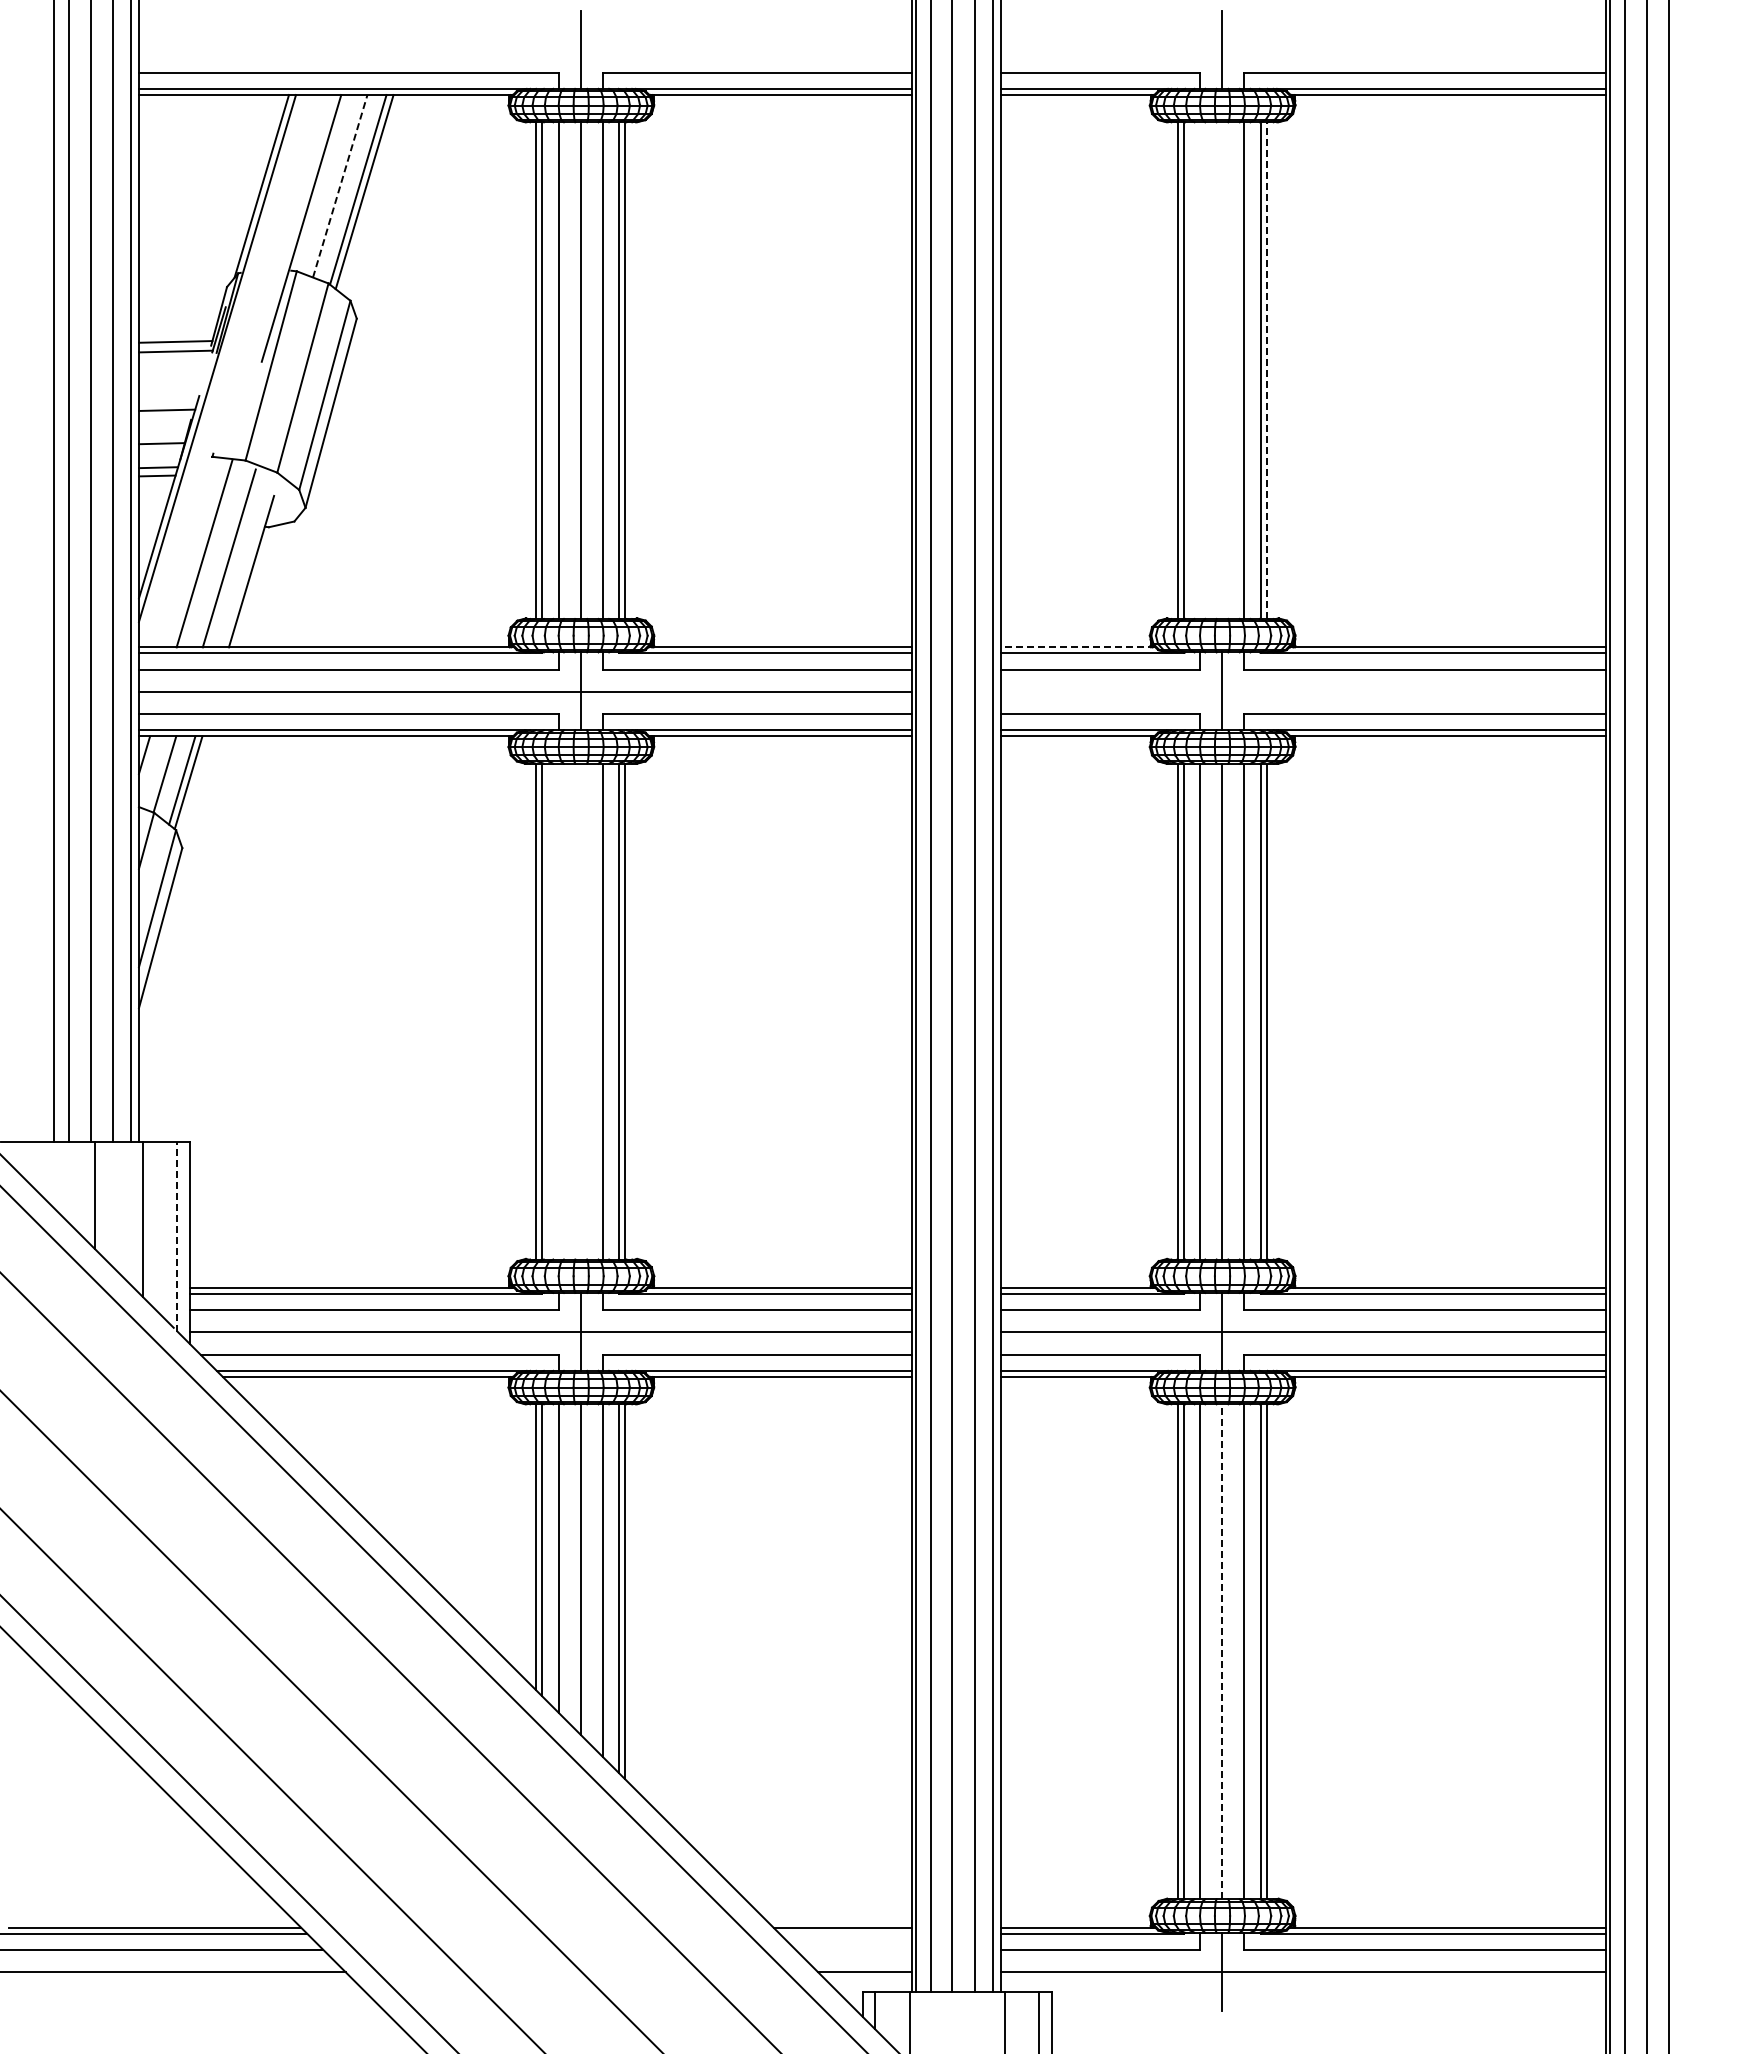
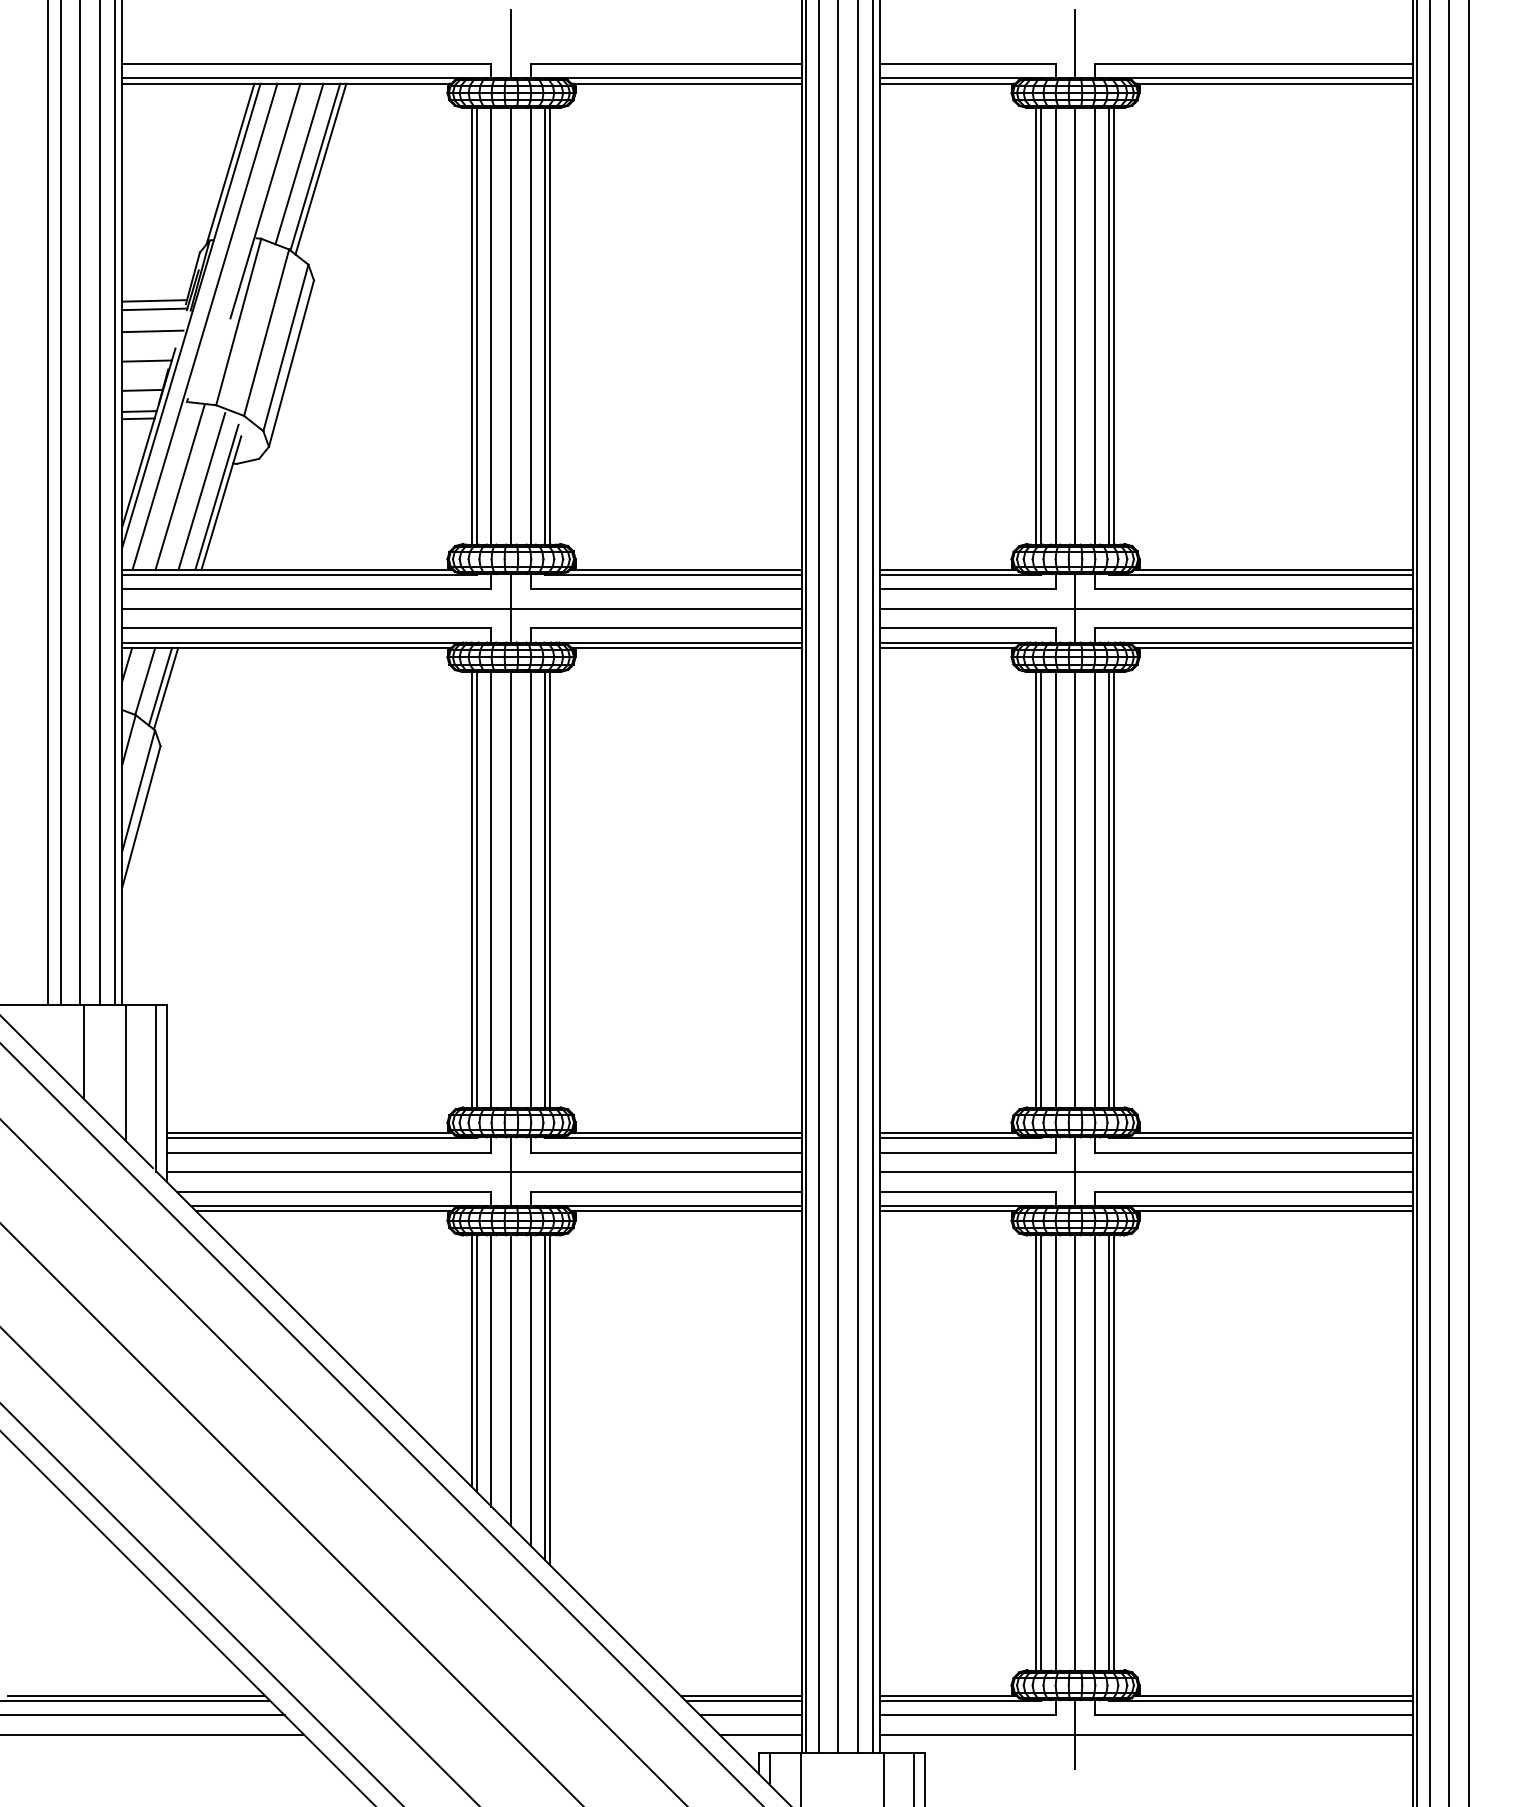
line: (340, 185) -> (299, 163), dashed -> solid
line: (1199, 370) -> (1055, 326), added
line: (1222, 370) -> (1075, 326), added
line: (1266, 370) -> (1114, 326), dashed -> solid
line: (232, 371) -> (204, 326), added
line: (173, 376) -> (152, 331), added
line: (246, 564) -> (217, 496), added
line: (1077, 647) -> (947, 569), dashed -> solid
line: (1303, 691) -> (1146, 608), added
line: (558, 1011) -> (491, 889), added
line: (580, 1011) -> (510, 889), added
line: (177, 1237) -> (156, 1088), dashed -> solid
line: (1222, 1651) -> (1075, 1452), dashed -> solid
line: (845, 1933) -> (743, 1700), added
line: (853, 1949) -> (750, 1714), added

